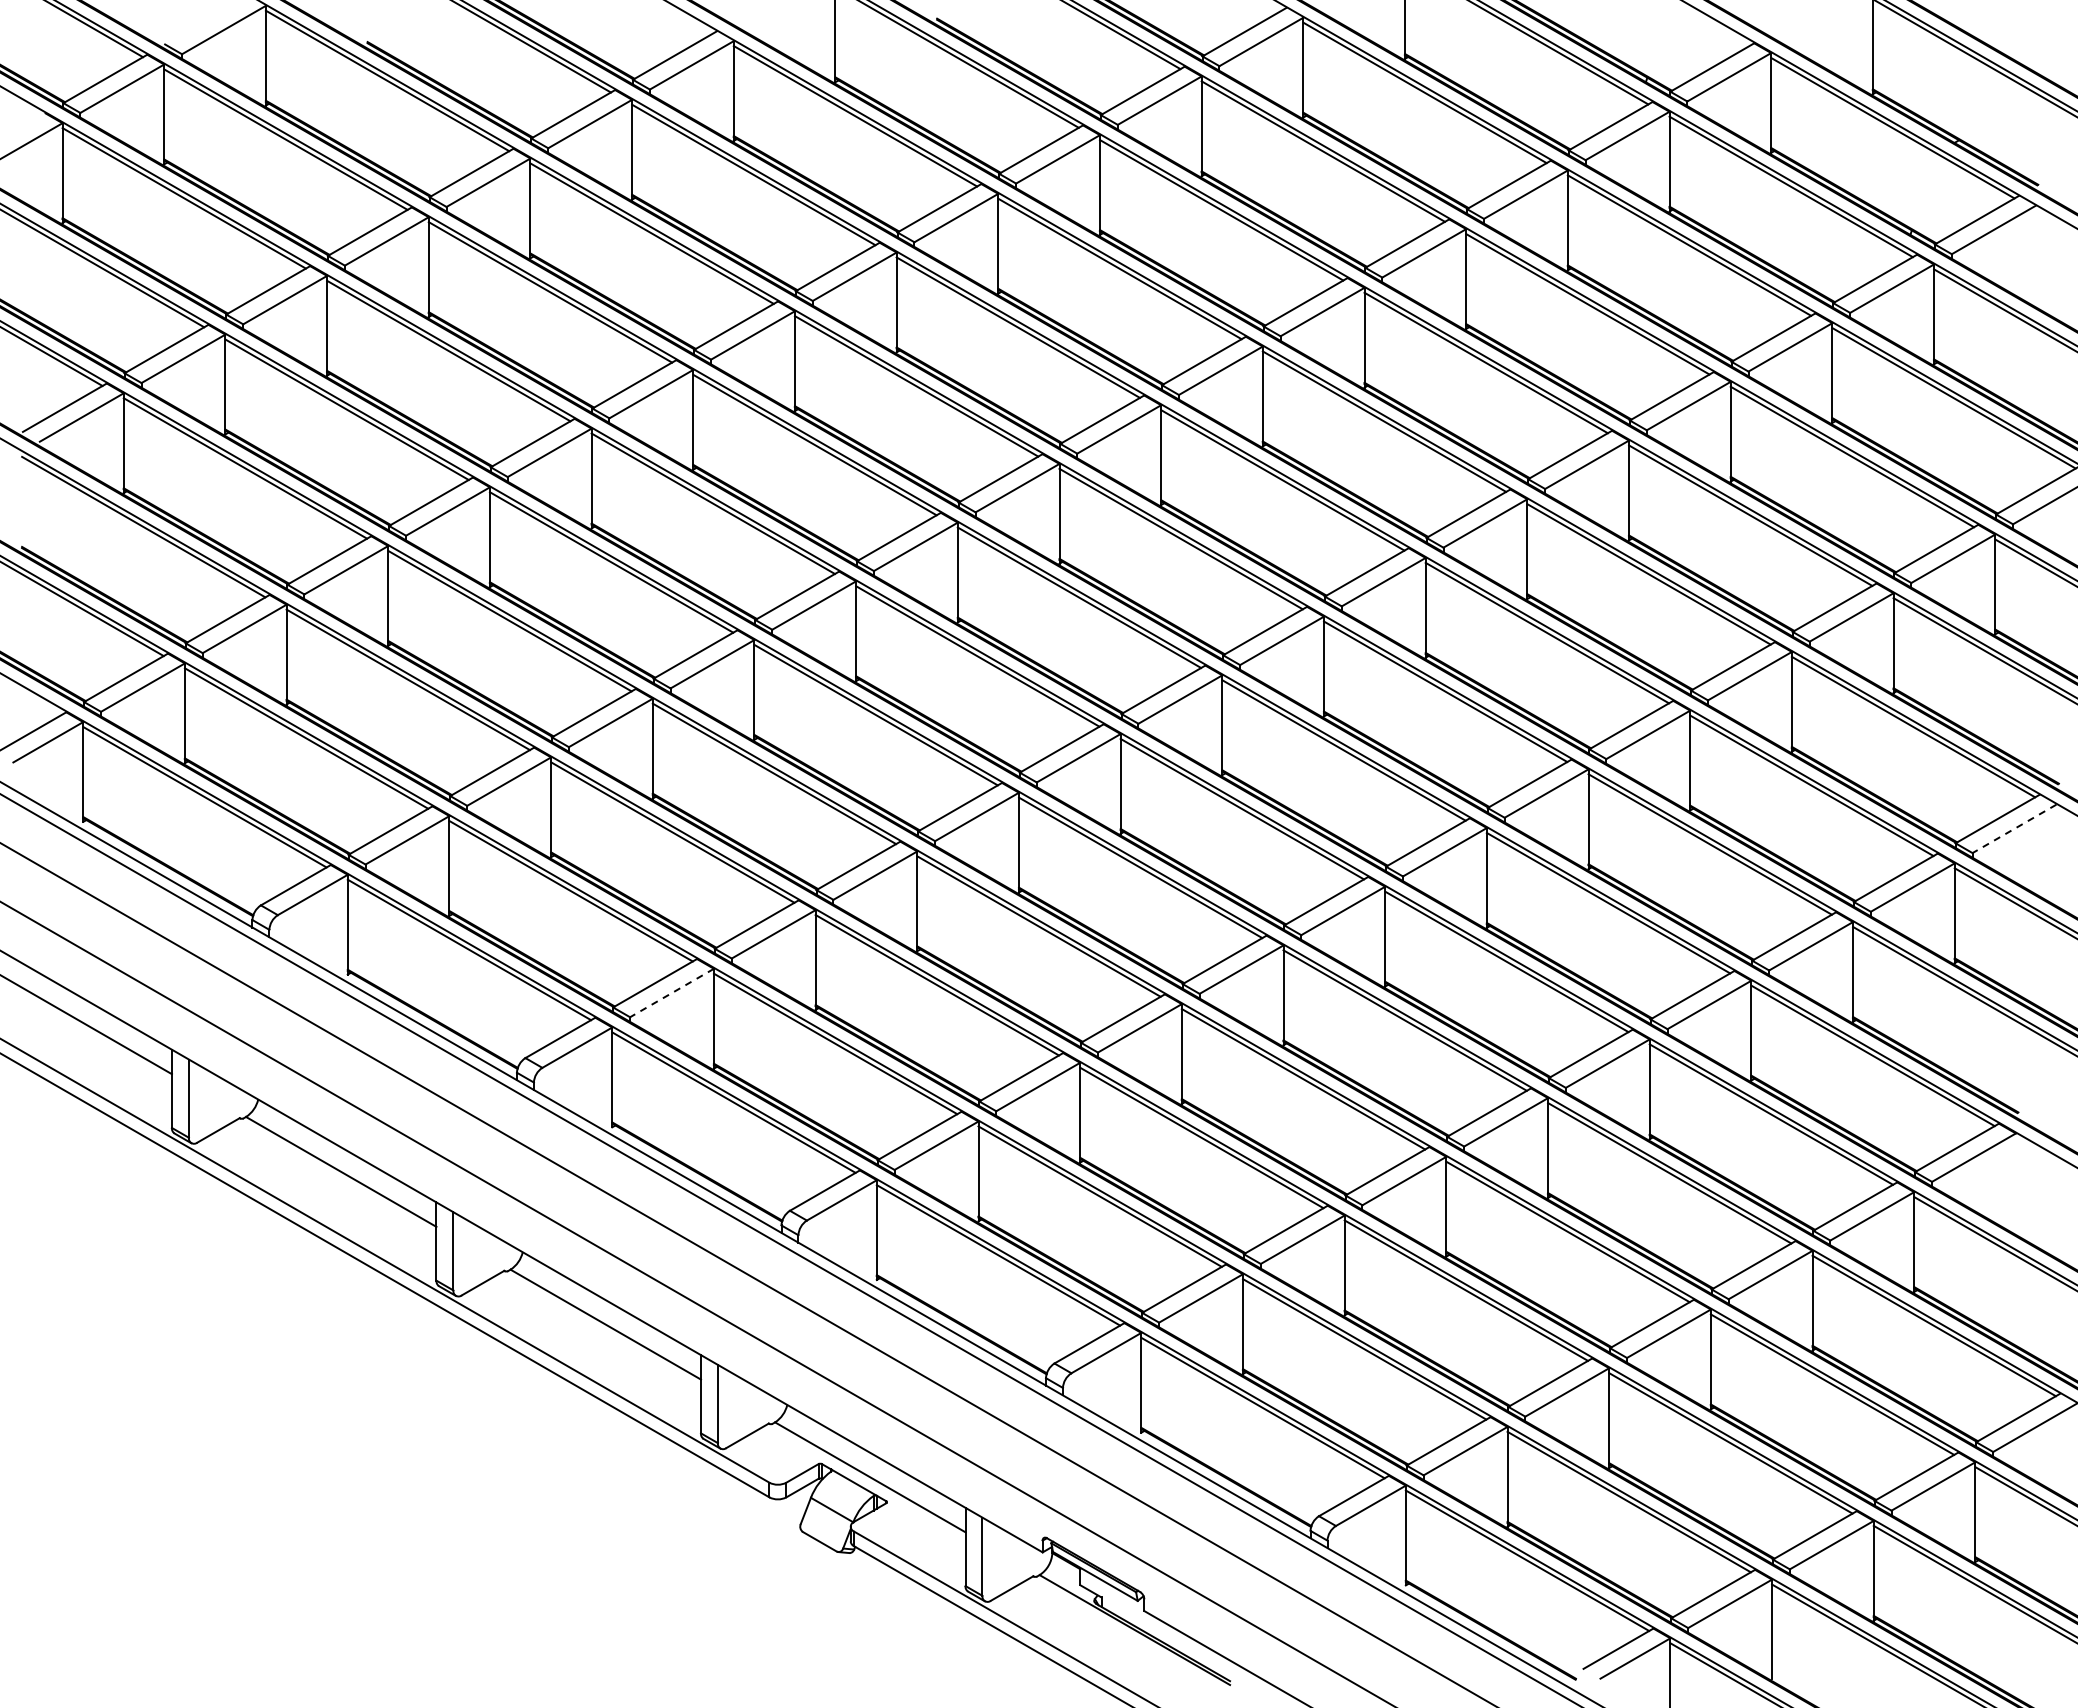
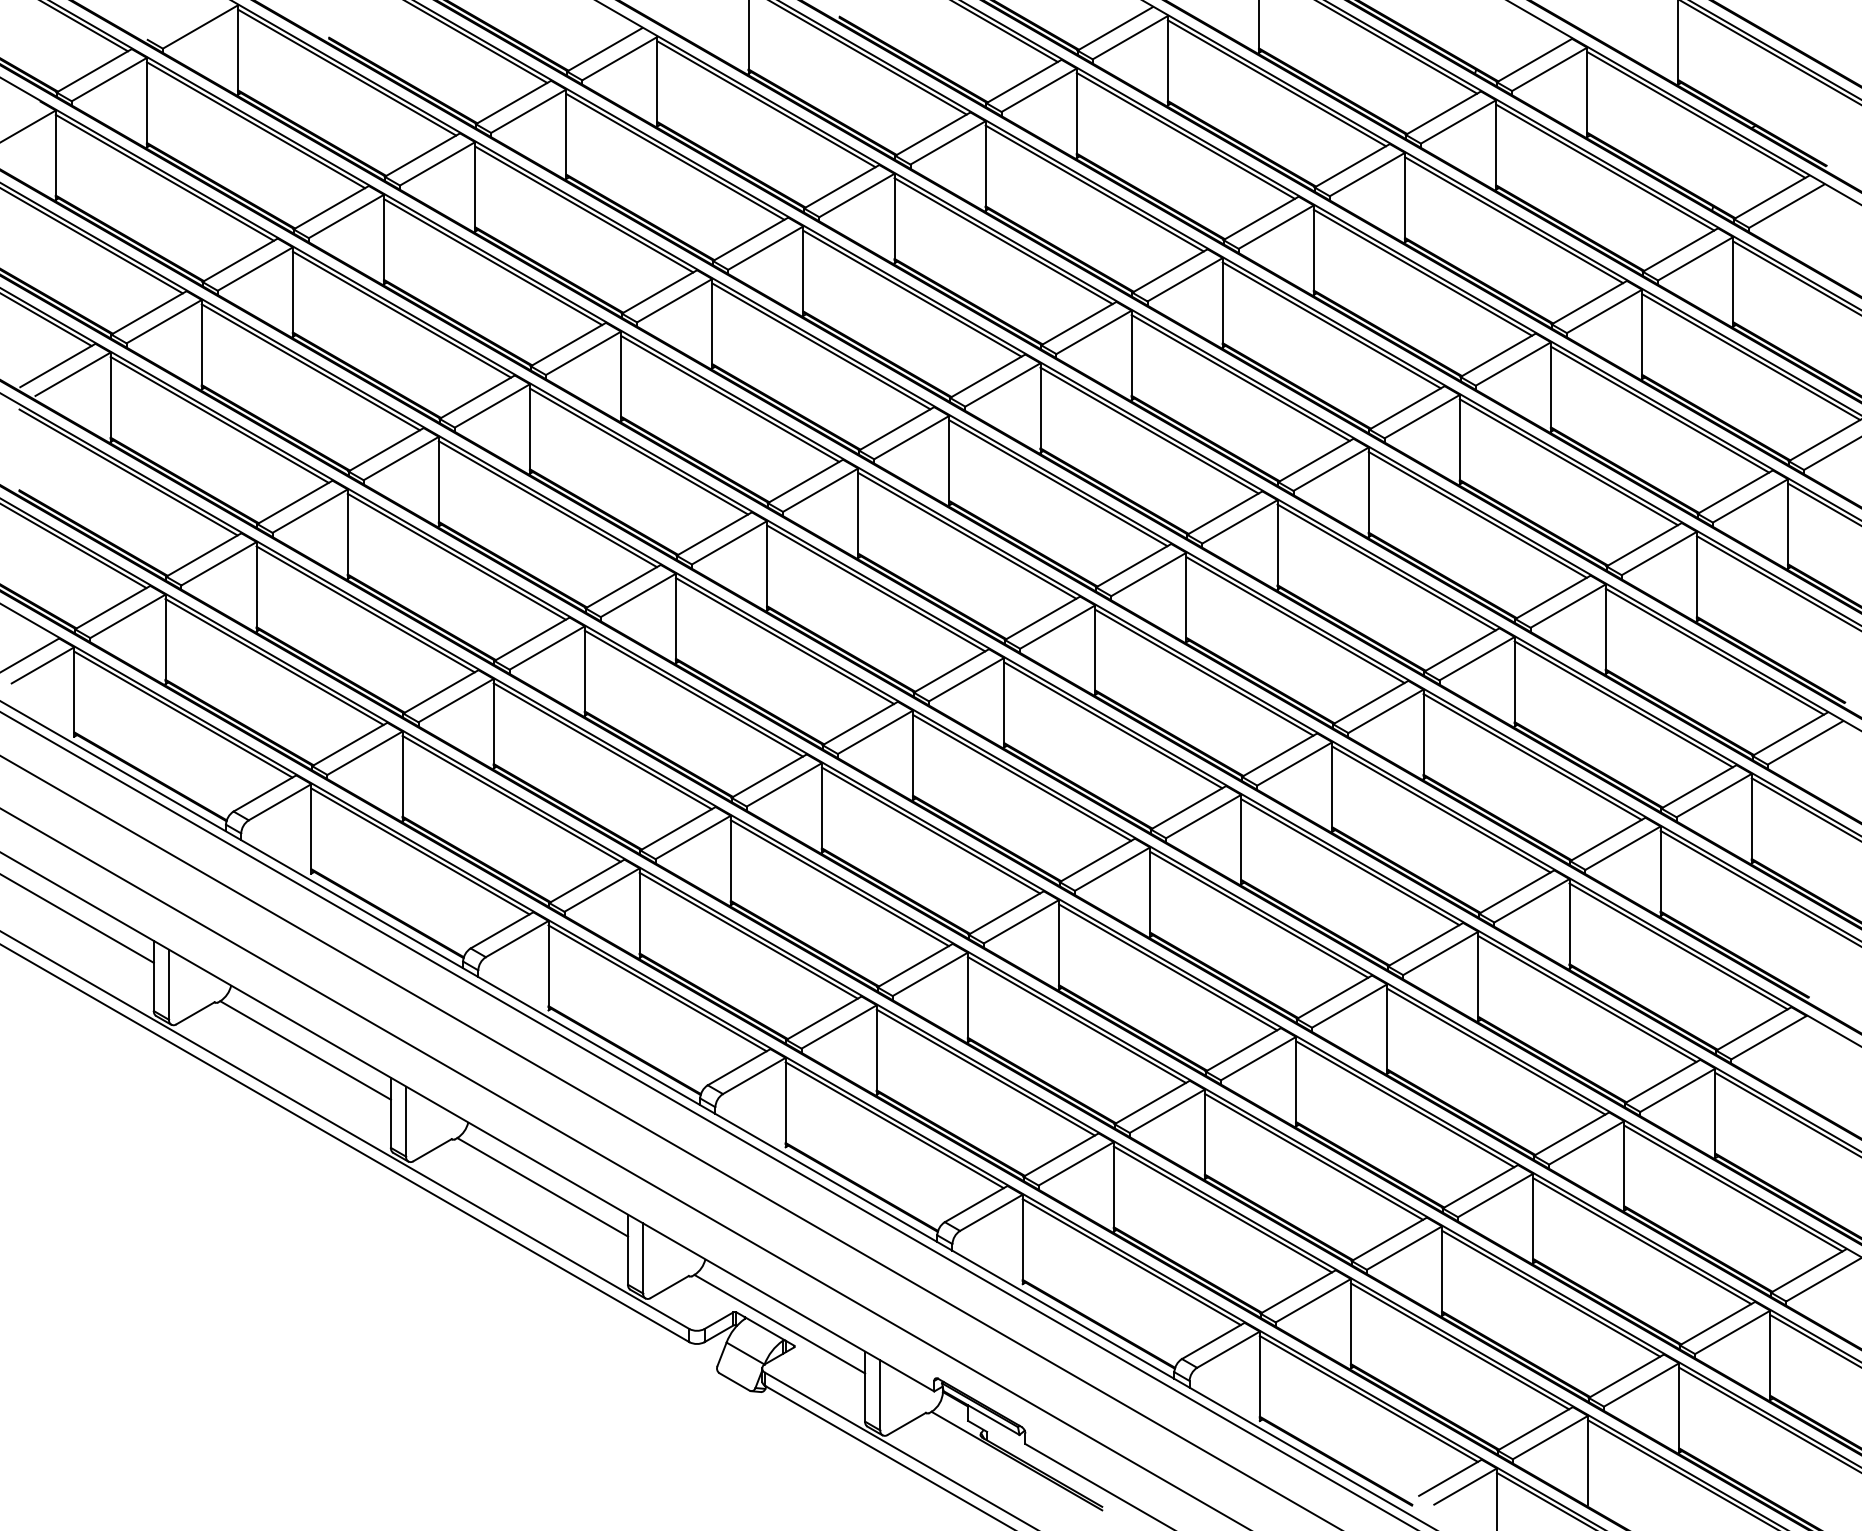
line: (2014, 829) -> (1805, 743), dashed -> solid
line: (671, 993) -> (601, 890), dashed -> solid

